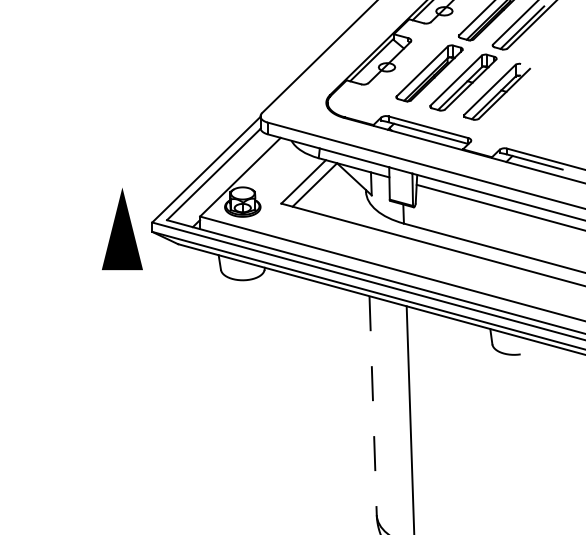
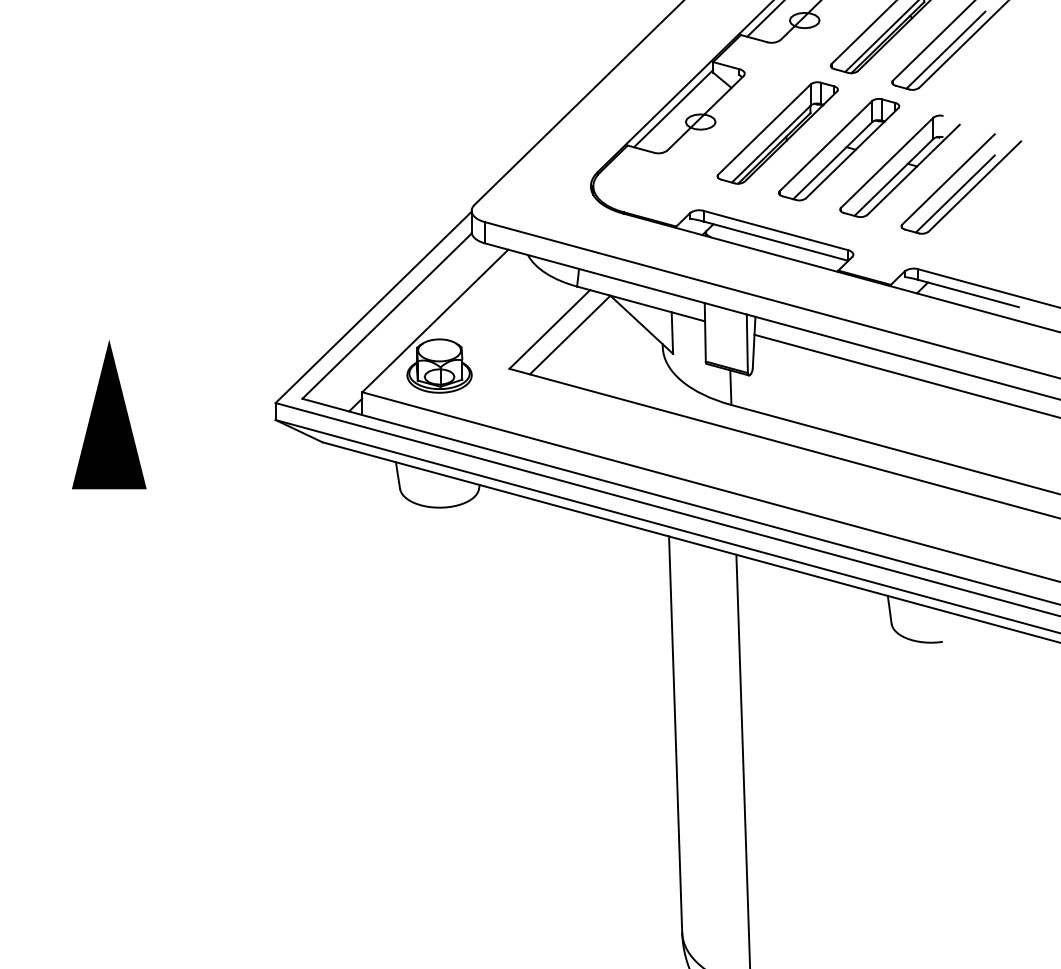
part: (530, 101) -> (960, 183), added
part: (122, 229) -> (109, 415), moved
line: (373, 406) -> (676, 736), dashed -> solid

